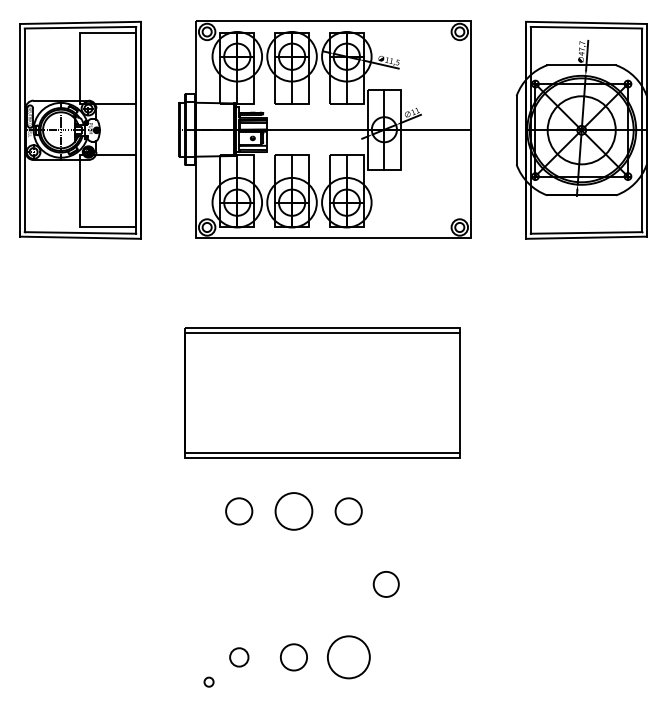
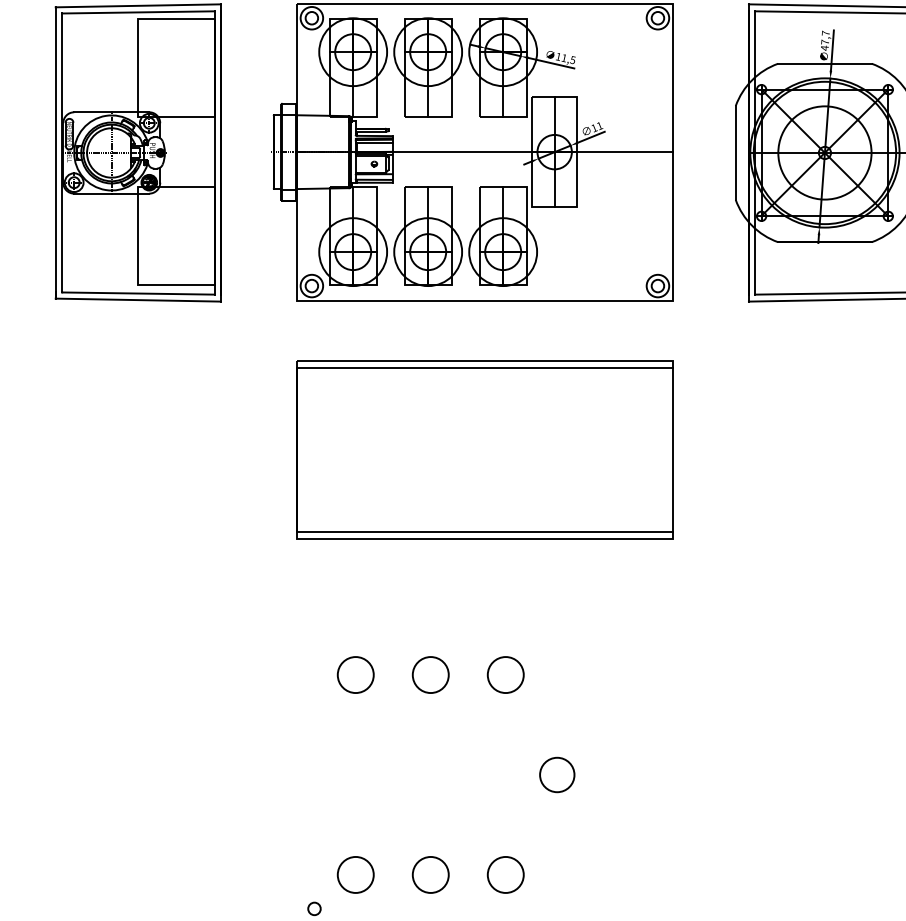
part: (322, 392) -> (484, 449), moved
circle: (293, 511) -> (430, 675), size x0.71
circle: (239, 657) -> (356, 875), size x1.43
circle: (348, 657) -> (505, 875), size x0.62

